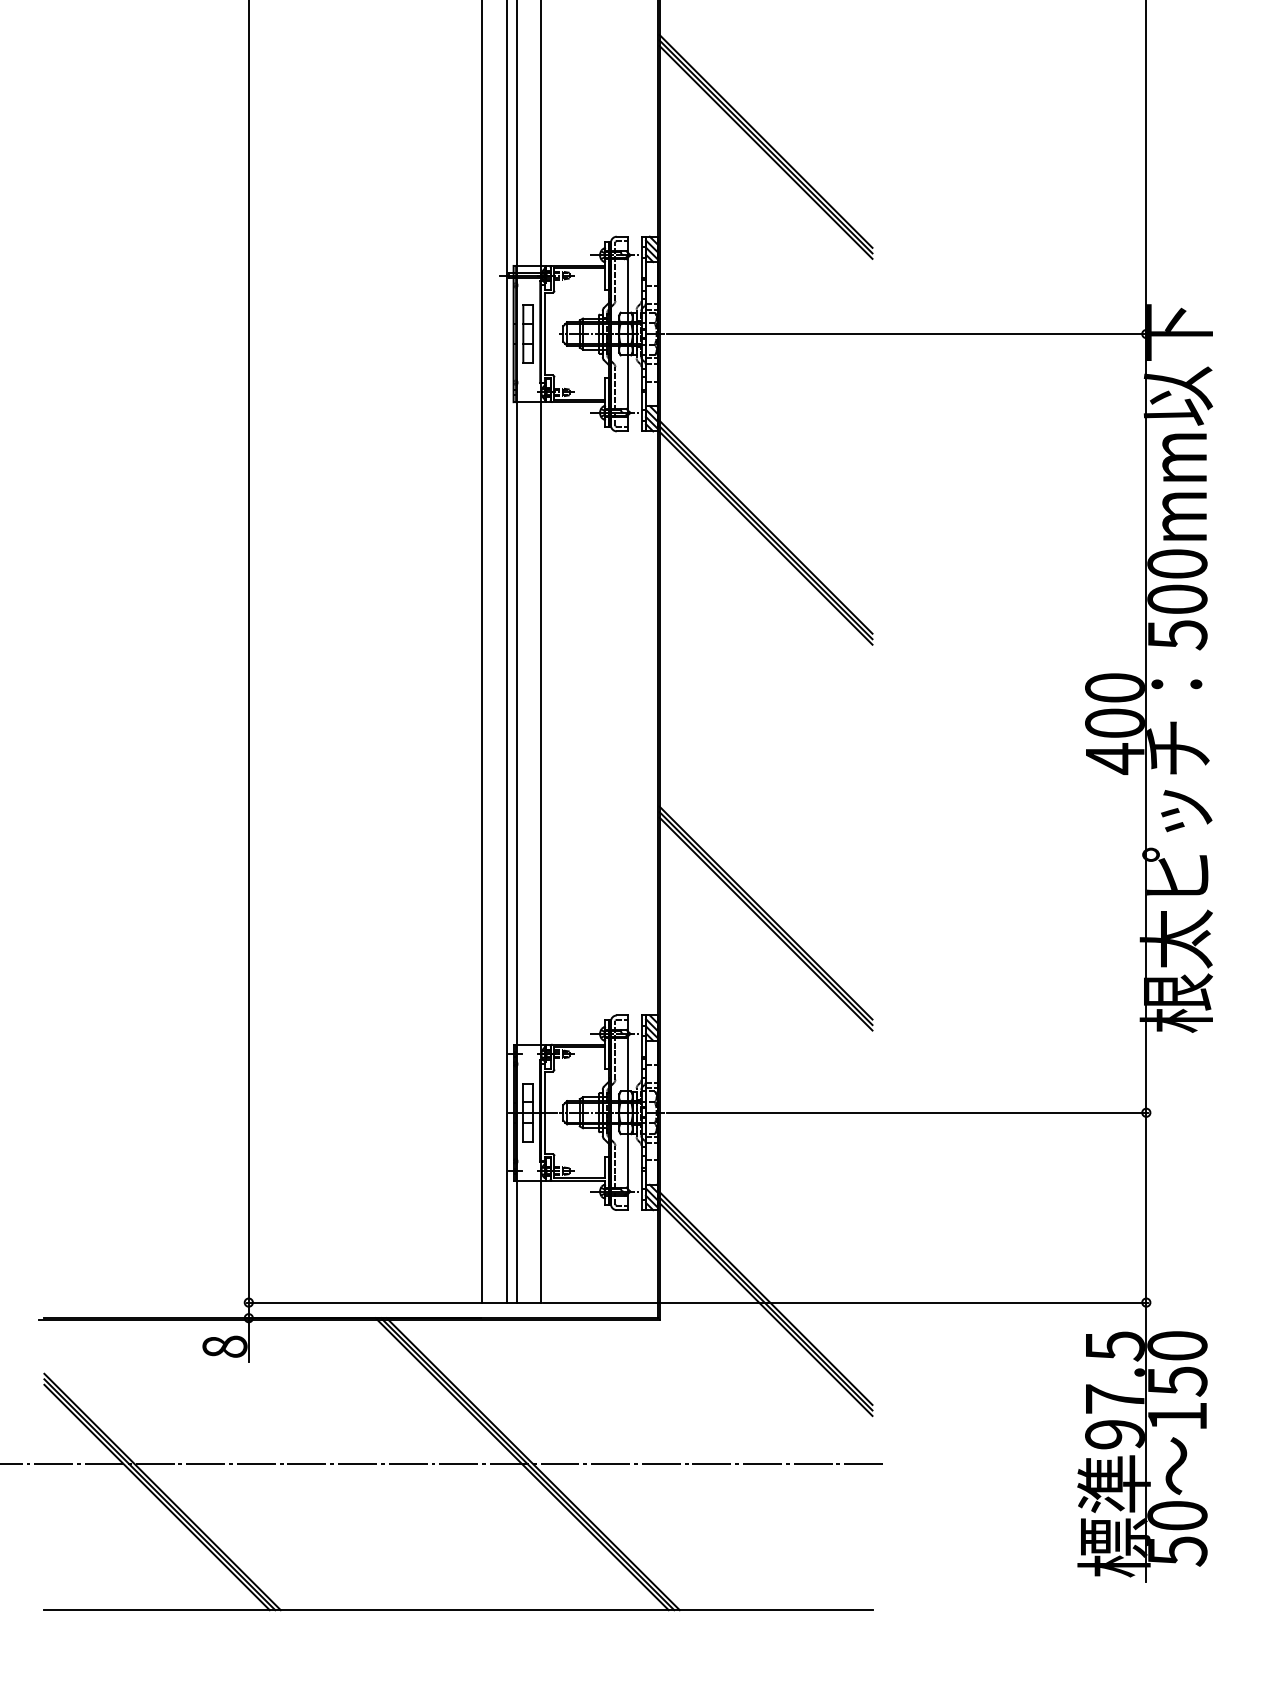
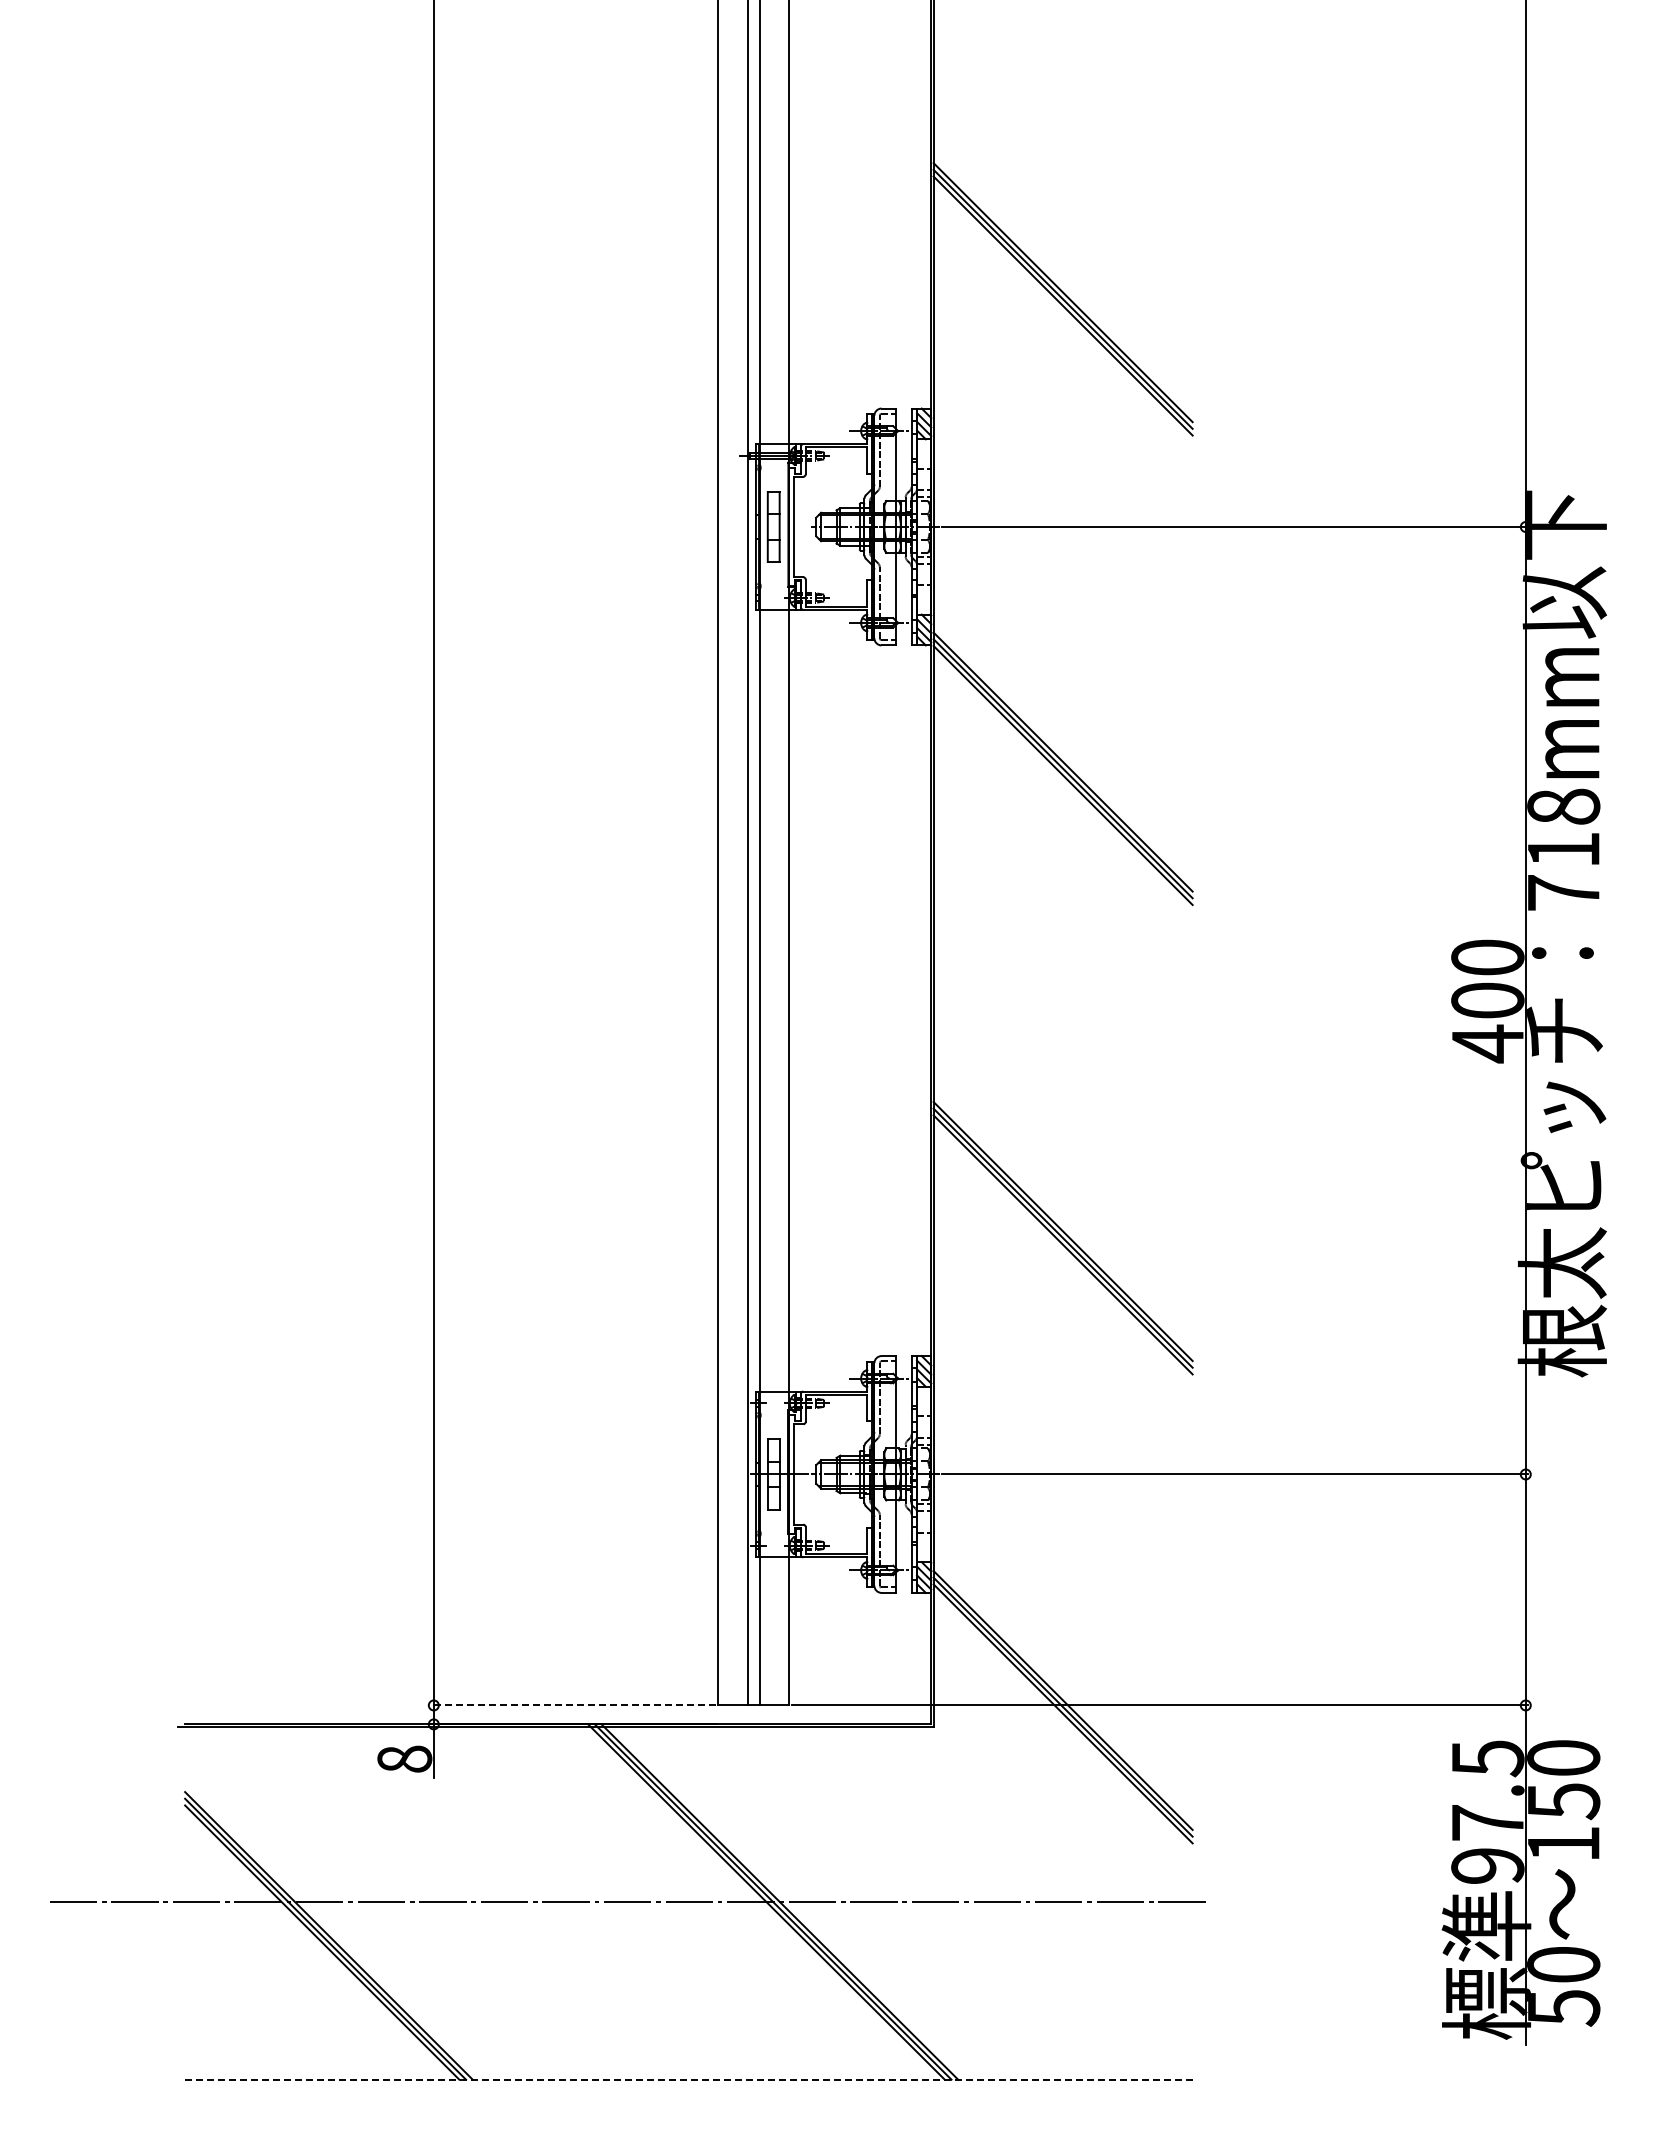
text: (1177, 599) -> (1563, 849), 500mm -> 718mm
line: (363, 1302) -> (573, 1705), solid -> dashed
line: (458, 1610) -> (688, 2079), solid -> dashed

